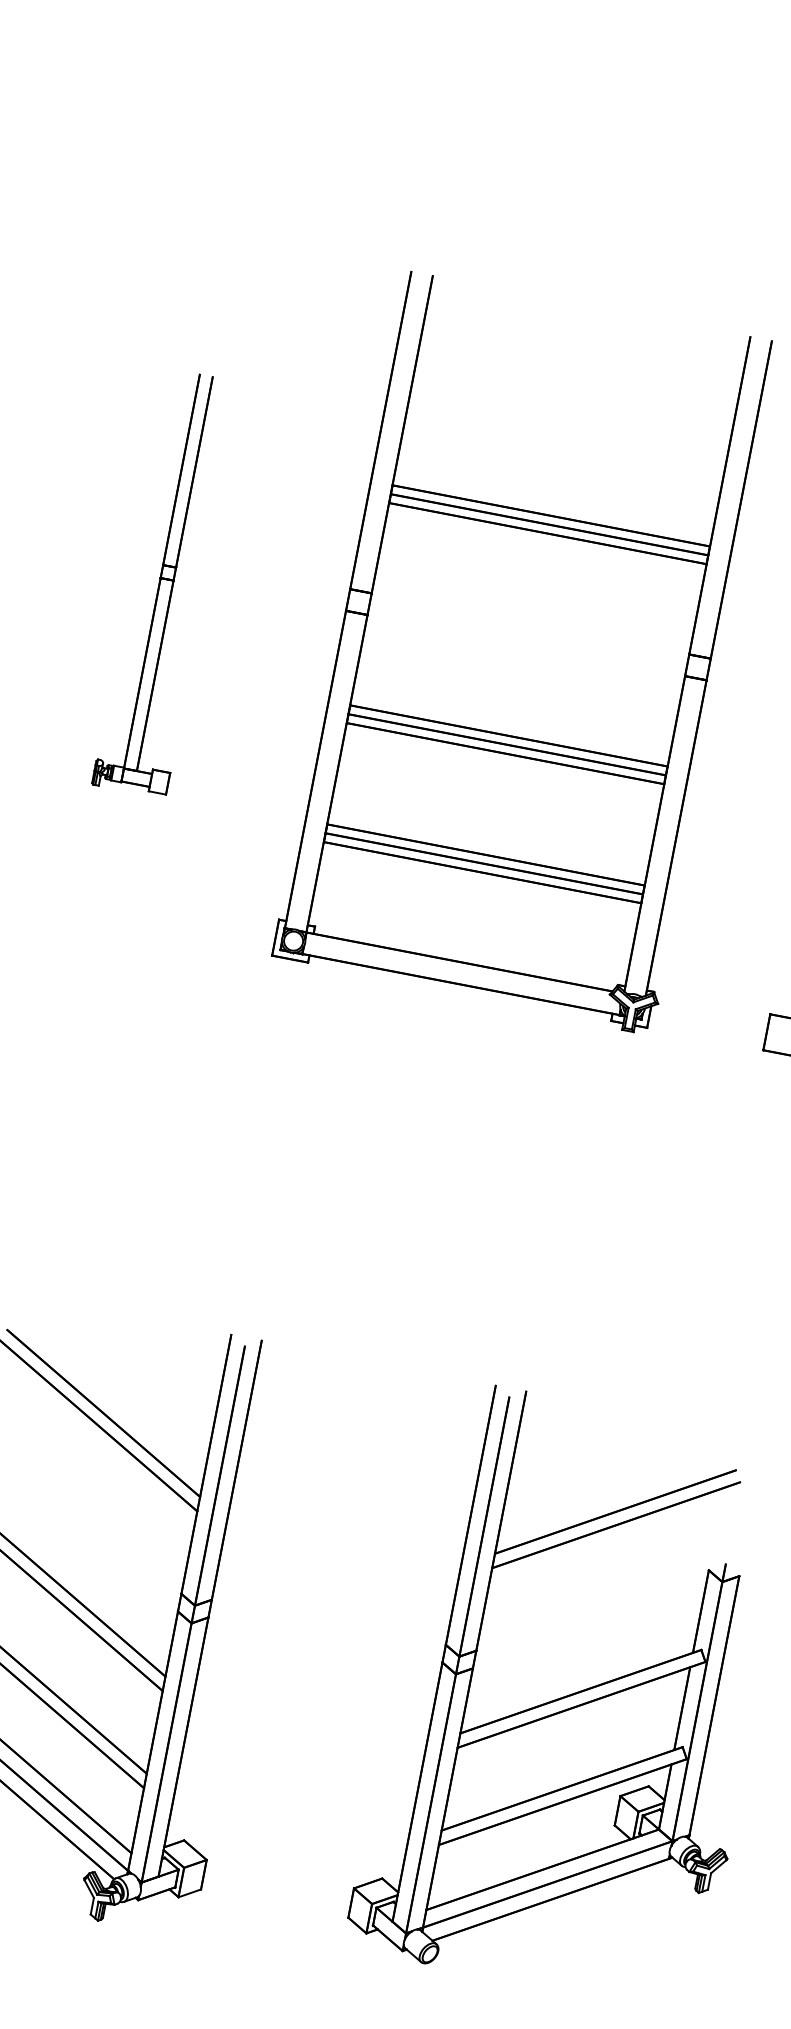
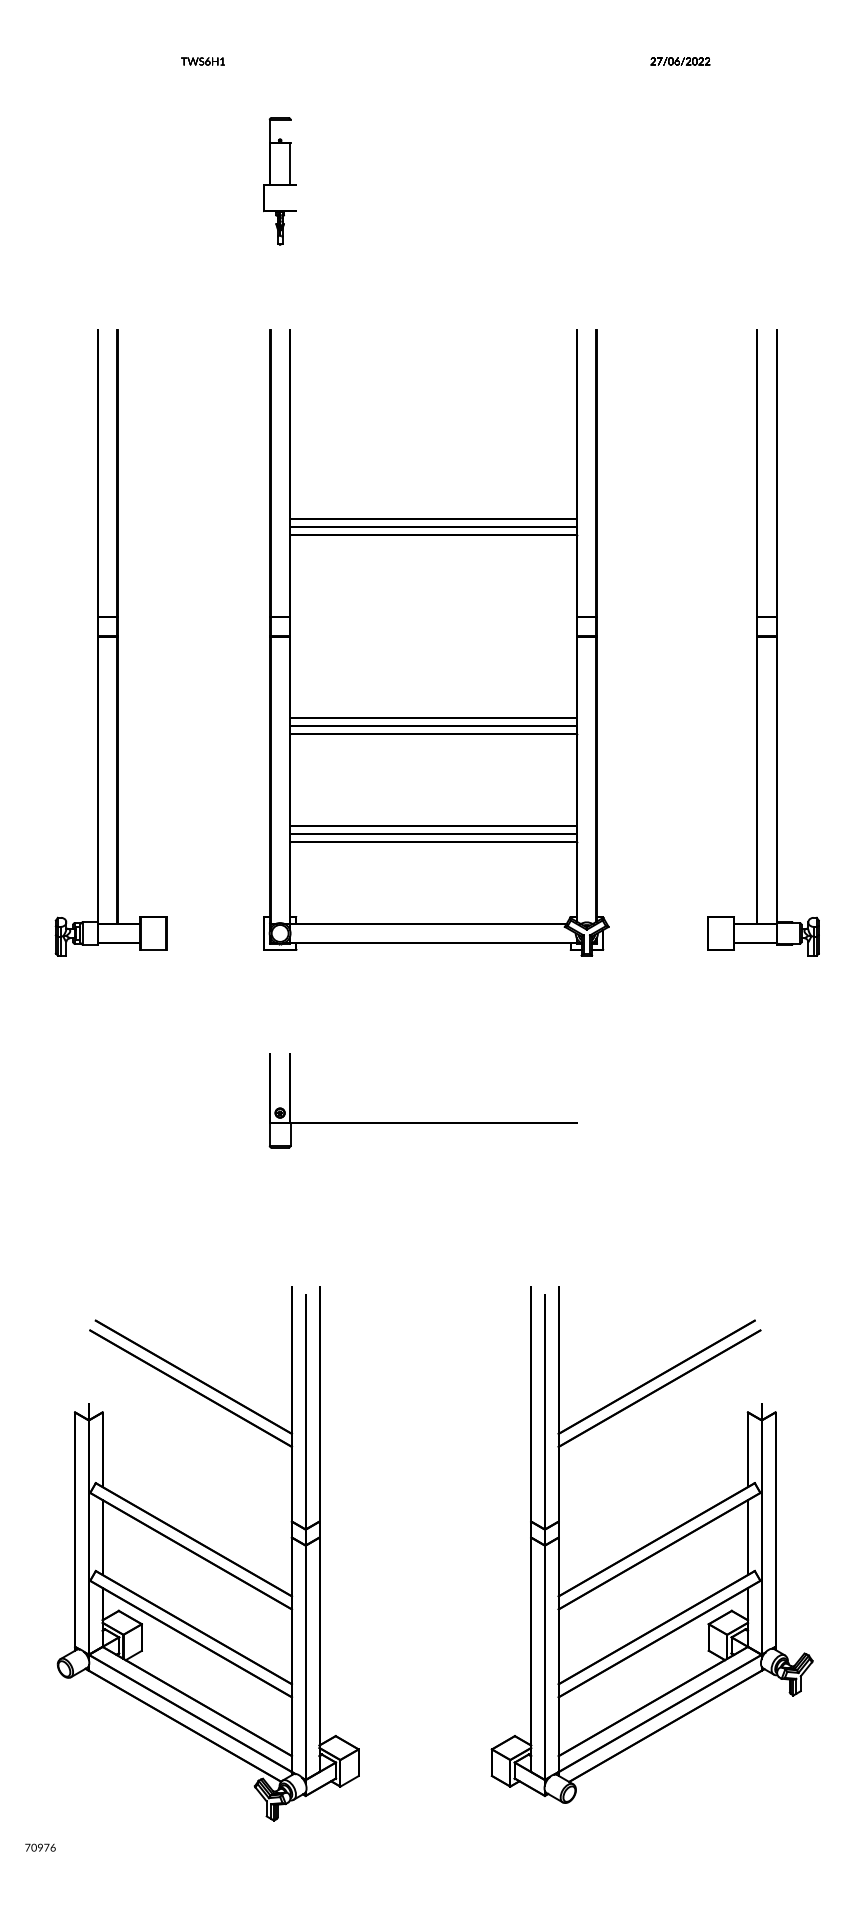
part: (452, 109) -> (279, 181), added
part: (167, 583) -> (110, 642), size x1.67
part: (410, 1180) -> (422, 1122), added

